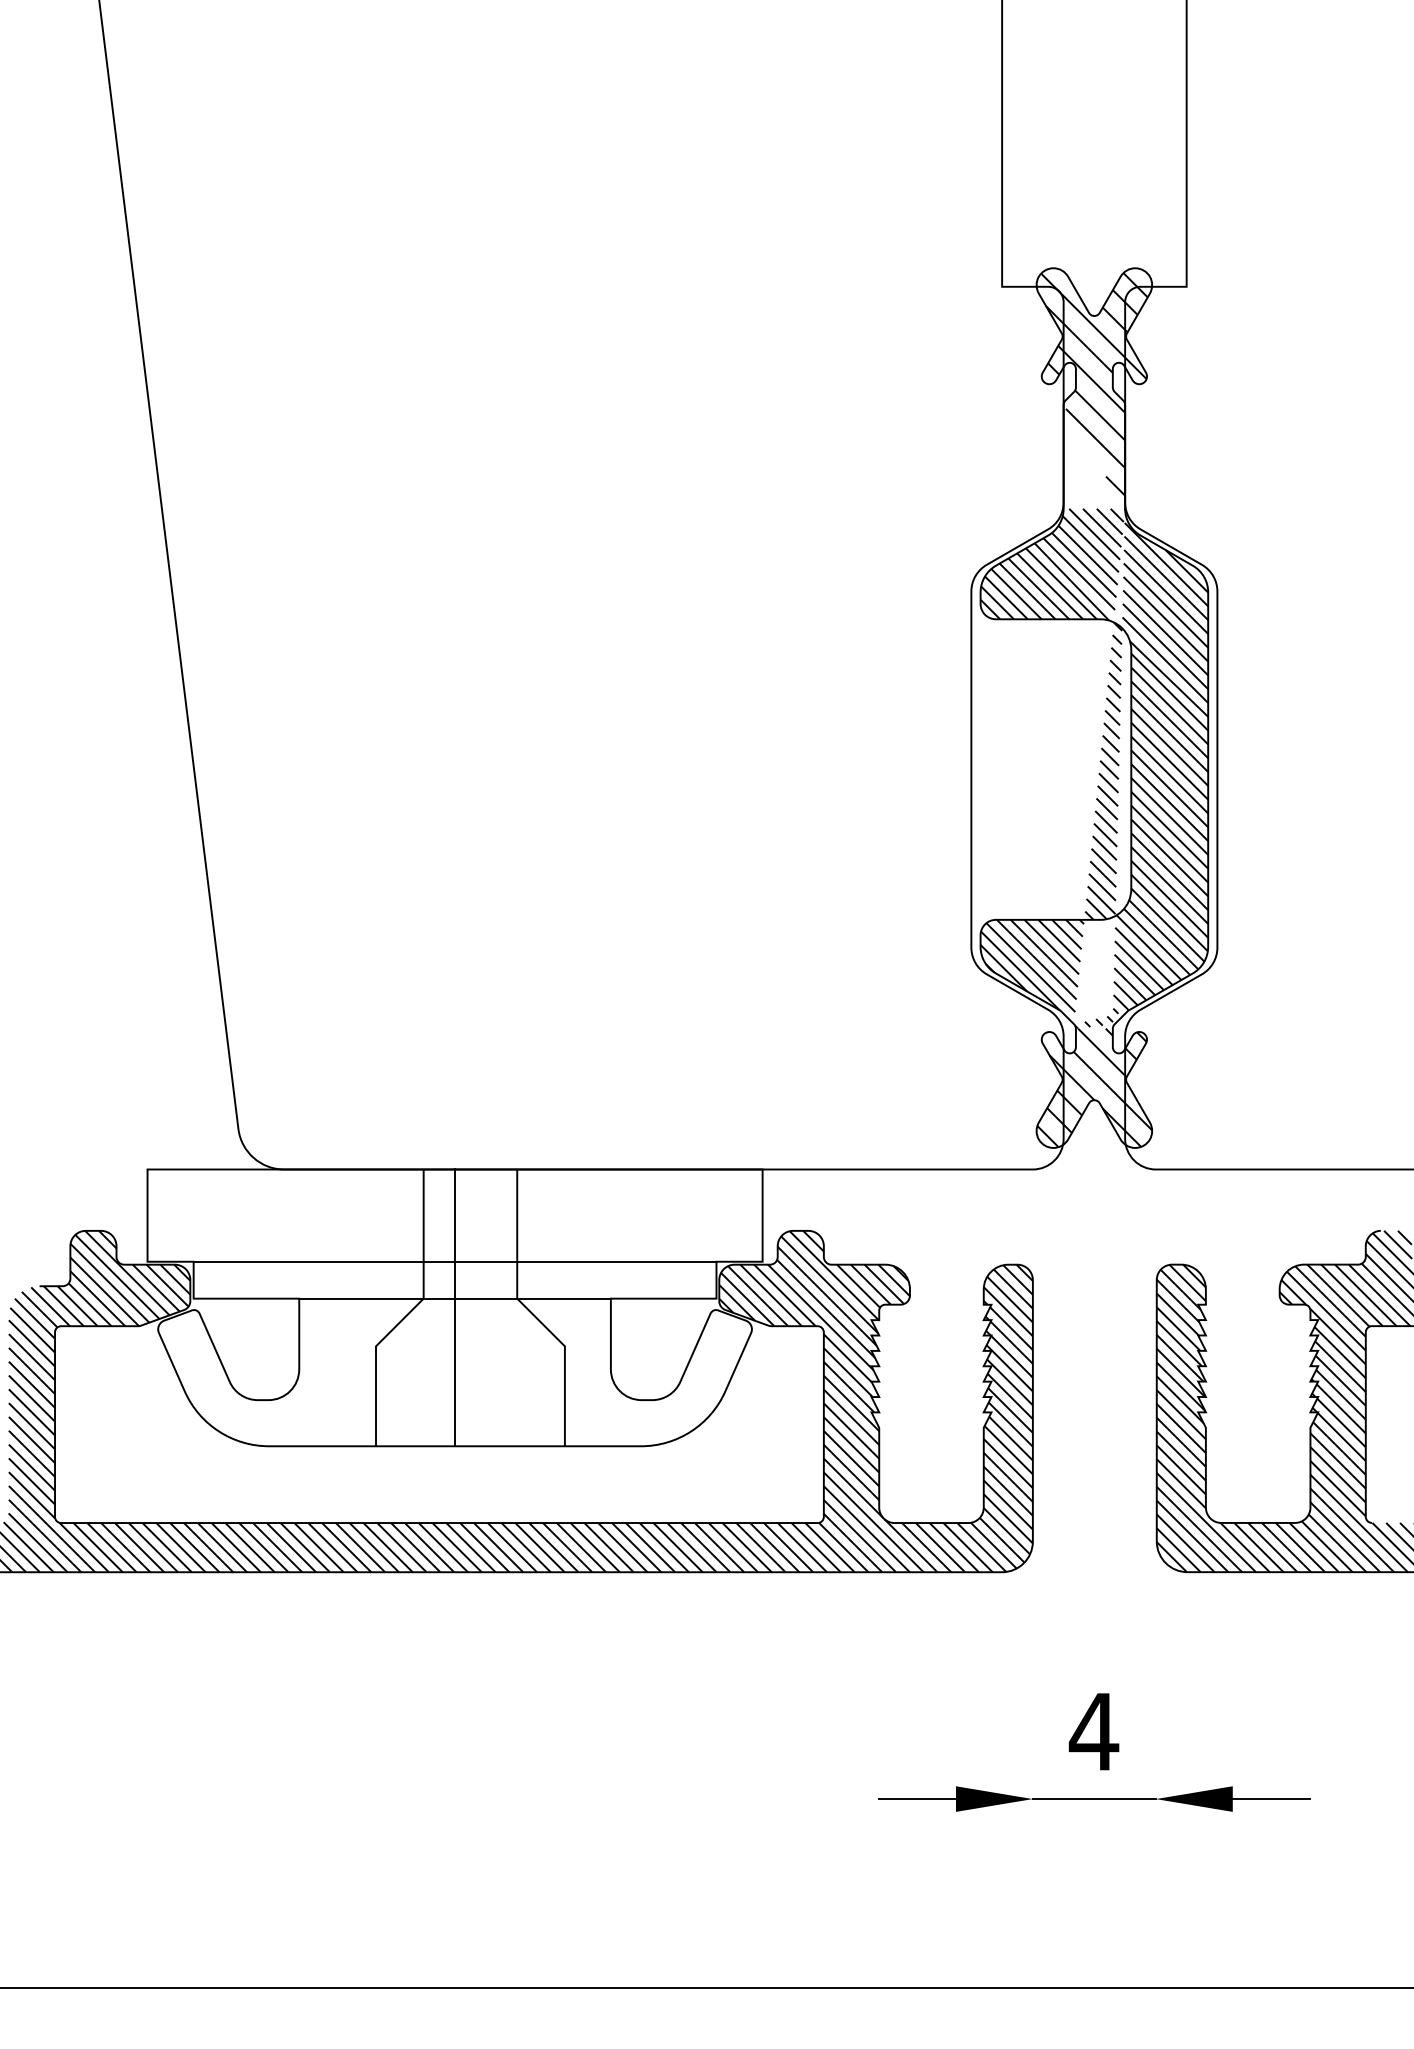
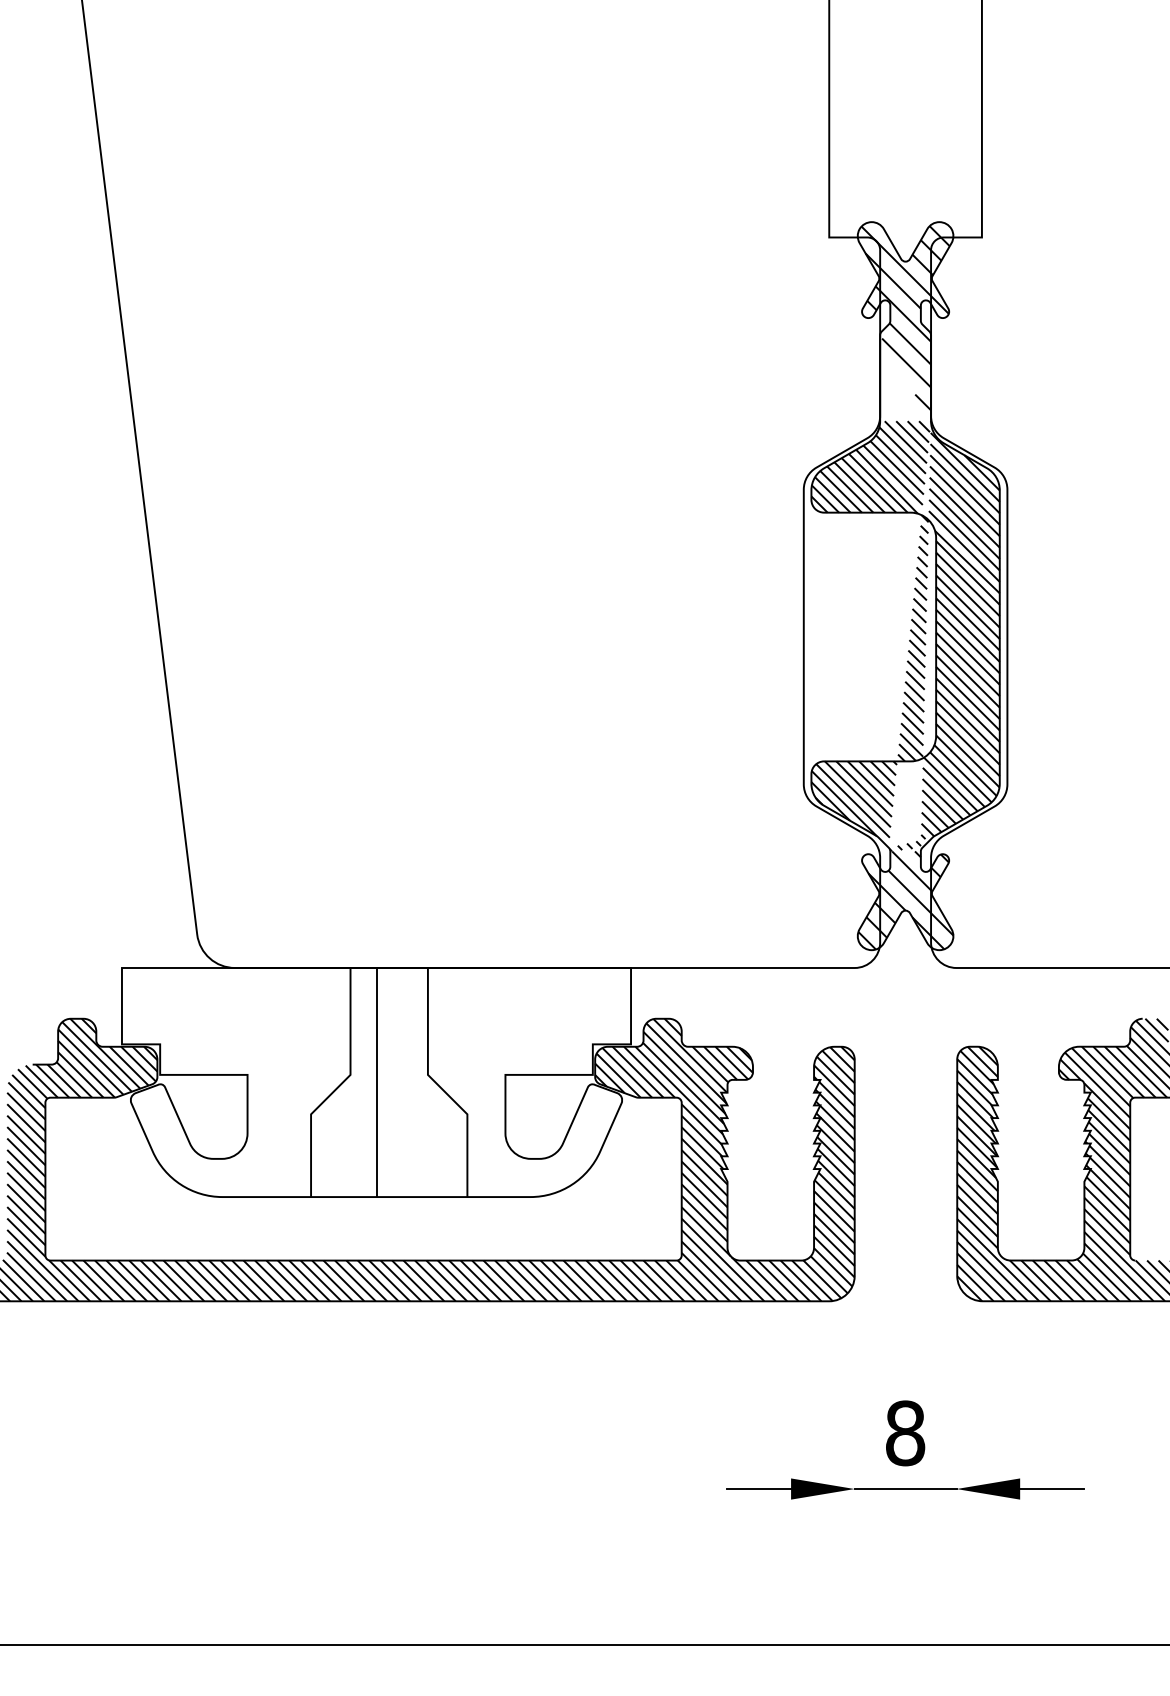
line: (454, 1261) -> (376, 1044), removed
line: (454, 1298) -> (376, 1074), removed
text: (1093, 1731) -> (904, 1433), 4 -> 8

